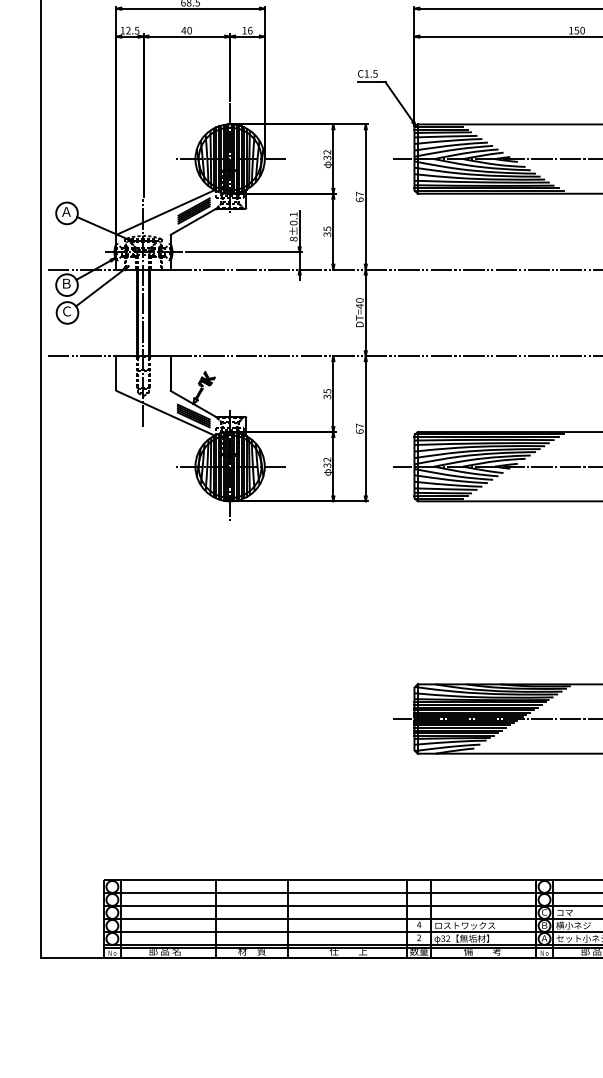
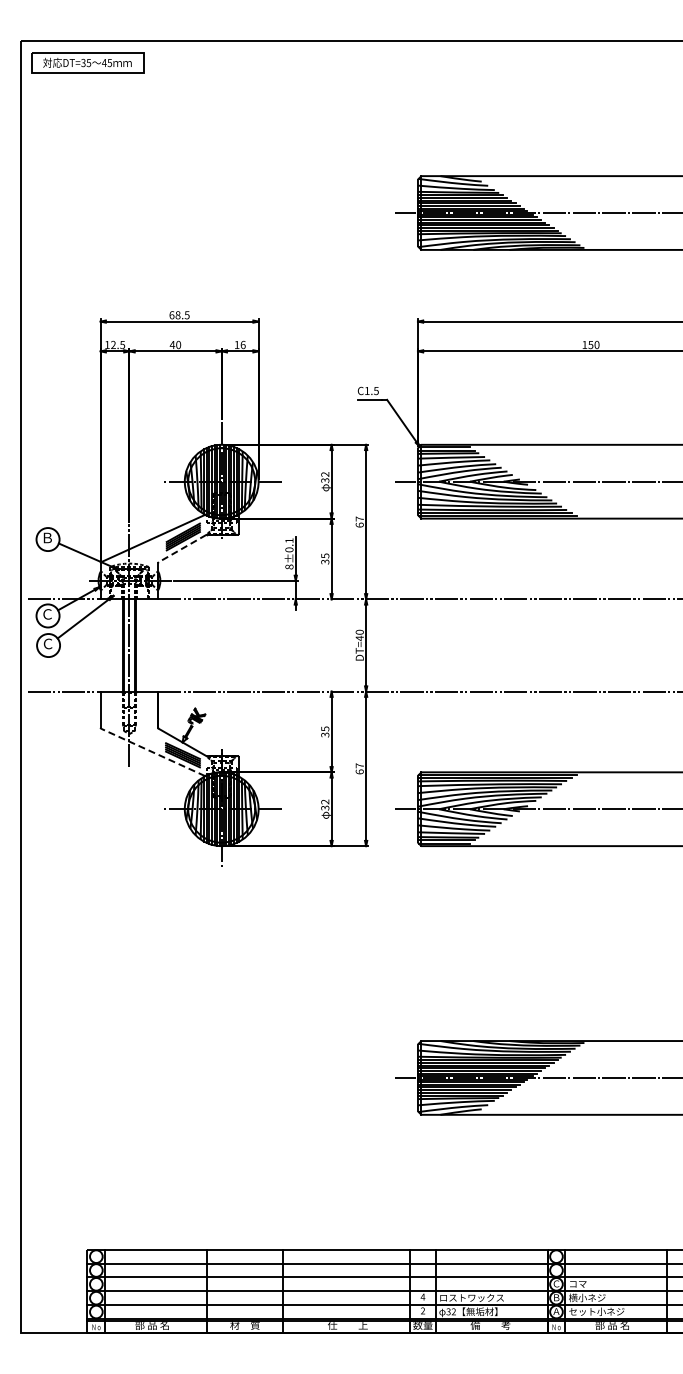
text: (66, 211) -> (47, 537), Ａ -> Ｂ
line: (193, 221) -> (182, 548), solid -> dashed
text: (66, 283) -> (47, 614), Ｂ -> Ｃ
line: (166, 413) -> (153, 752), solid -> dashed

